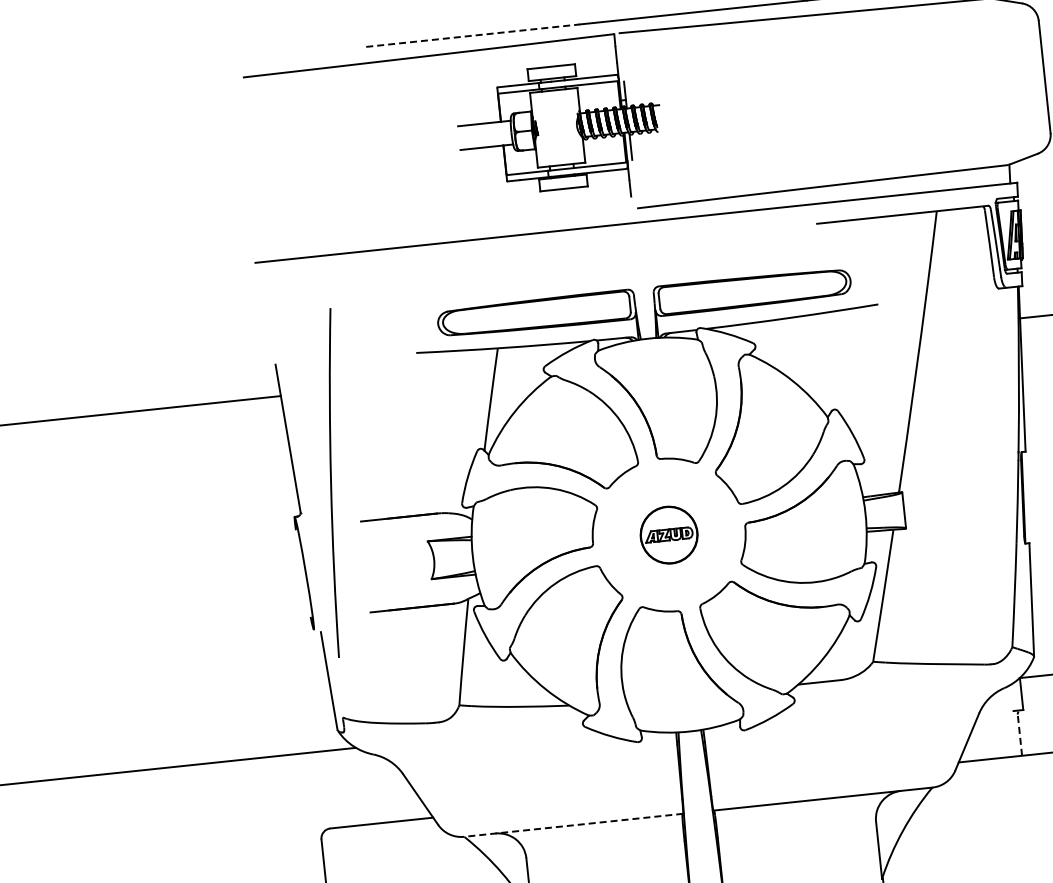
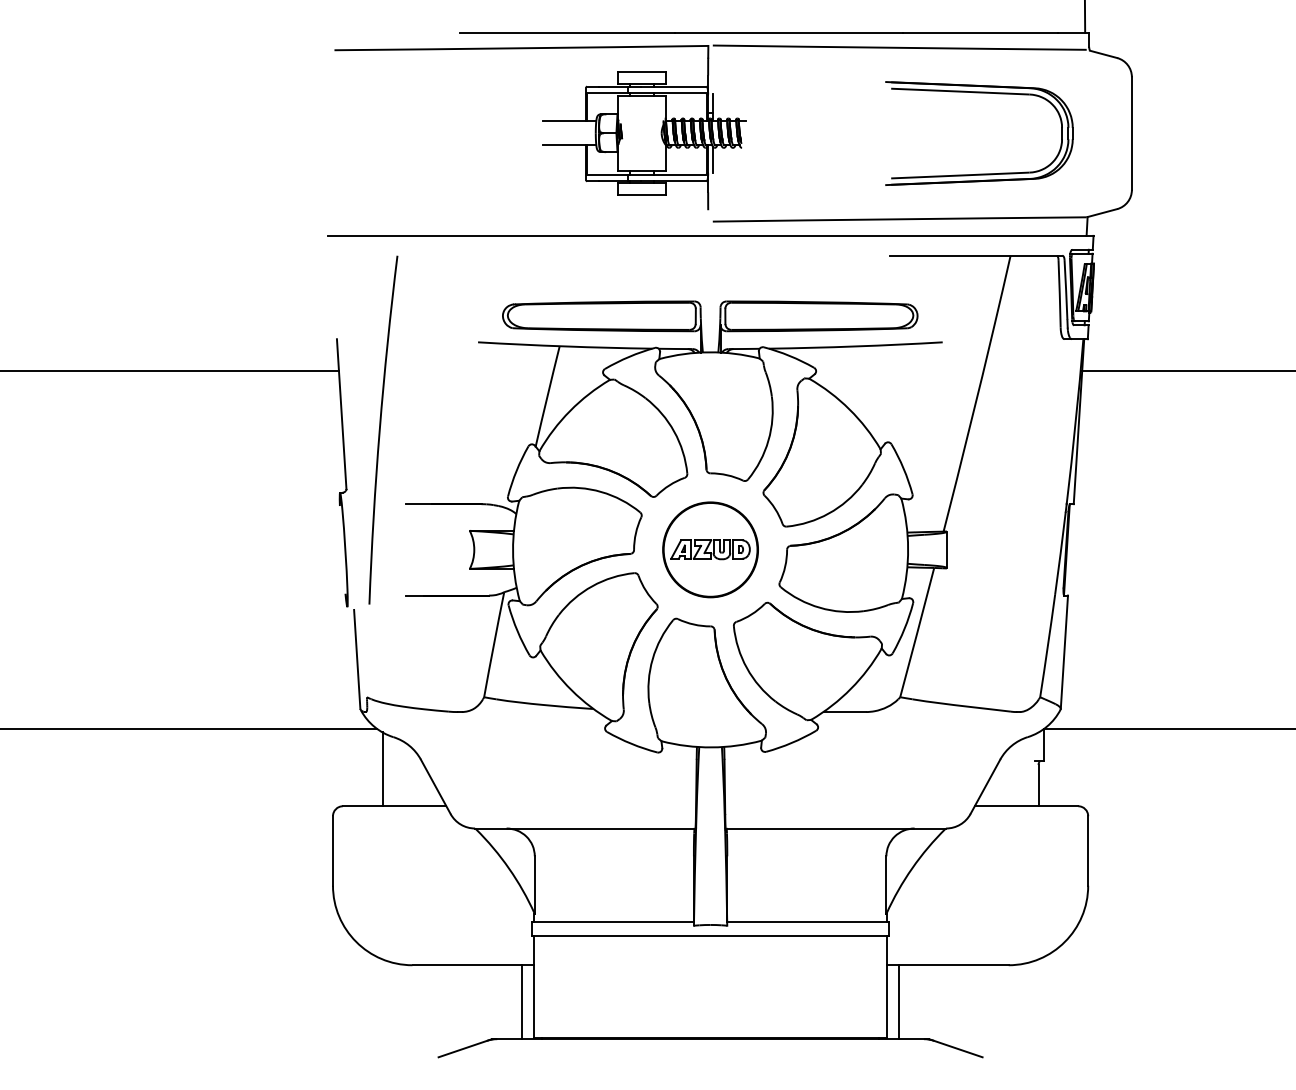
line: (473, 35) -> (568, 32), dashed -> solid
part: (888, 53) -> (979, 93), added
arc: (331, 482) -> (380, 429), moved
part: (669, 534) -> (710, 549), size x1.67
line: (1019, 735) -> (1038, 785), dashed -> solid
line: (365, 787) -> (382, 769), added
line: (572, 825) -> (584, 828), dashed -> solid

